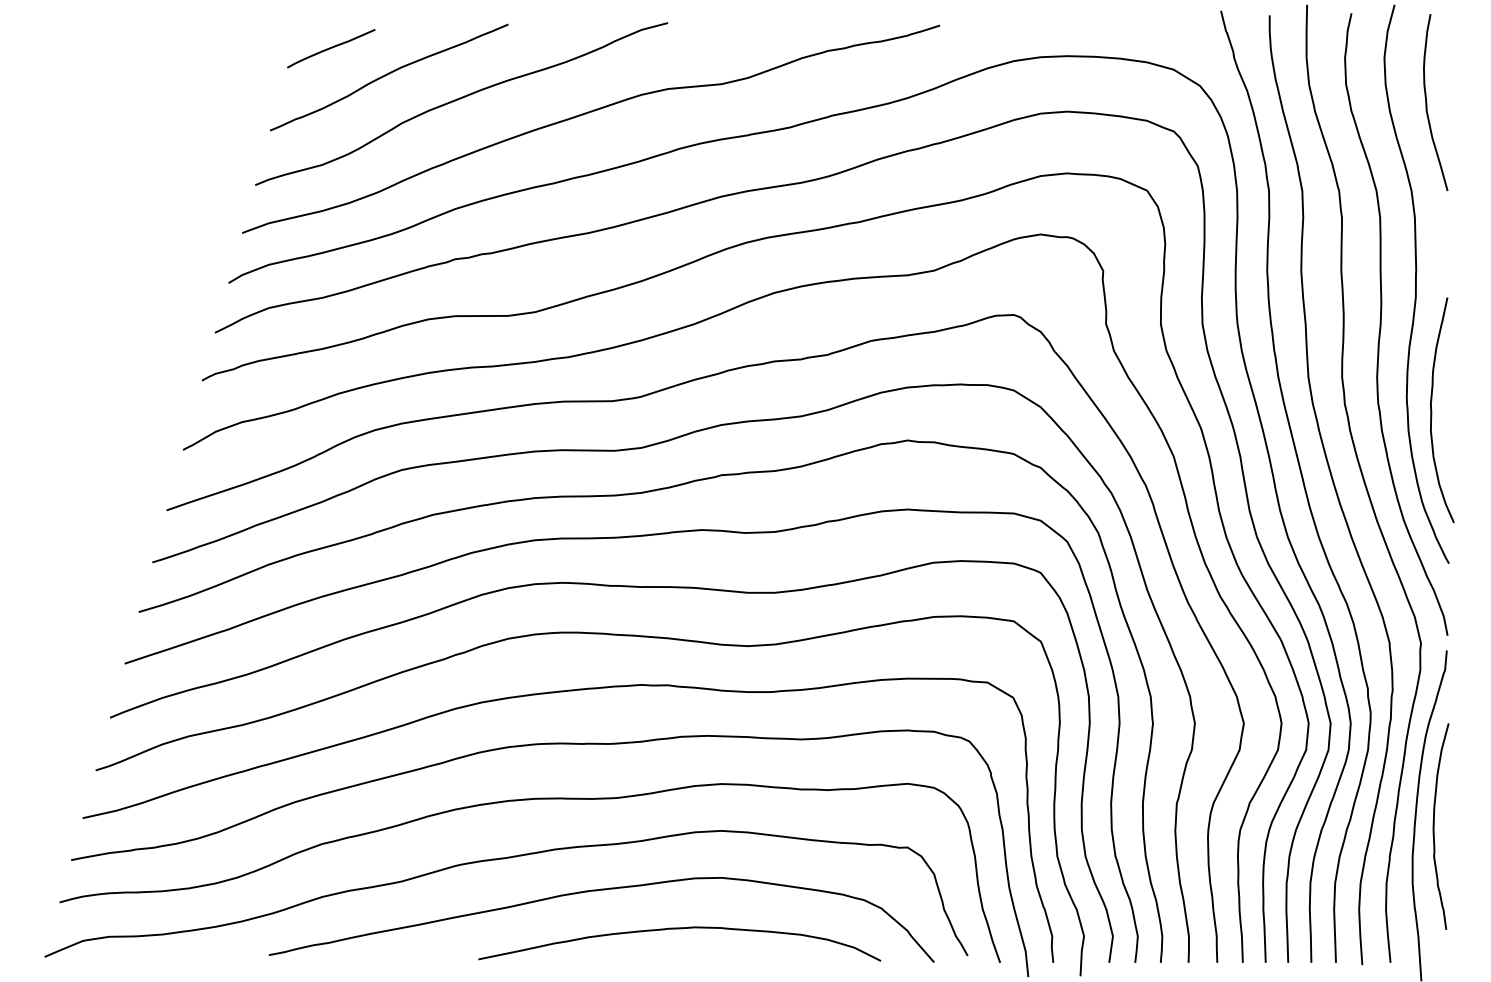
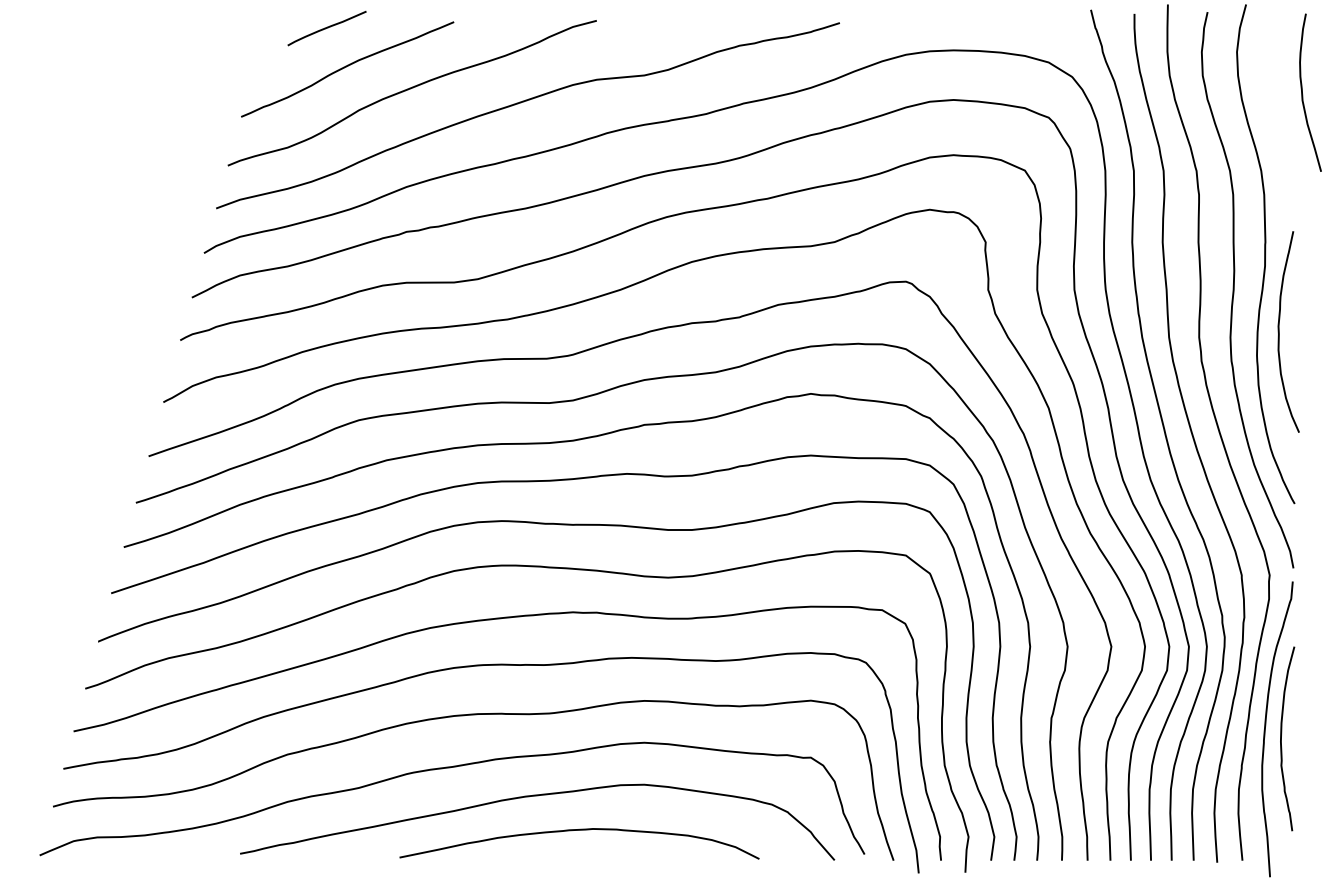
curve: (331, 48) -> (327, 28), moved
curve: (1427, 102) -> (1303, 92), moved
curve: (1432, 410) -> (1279, 332), moved
curve: (679, 929) -> (579, 830), moved

